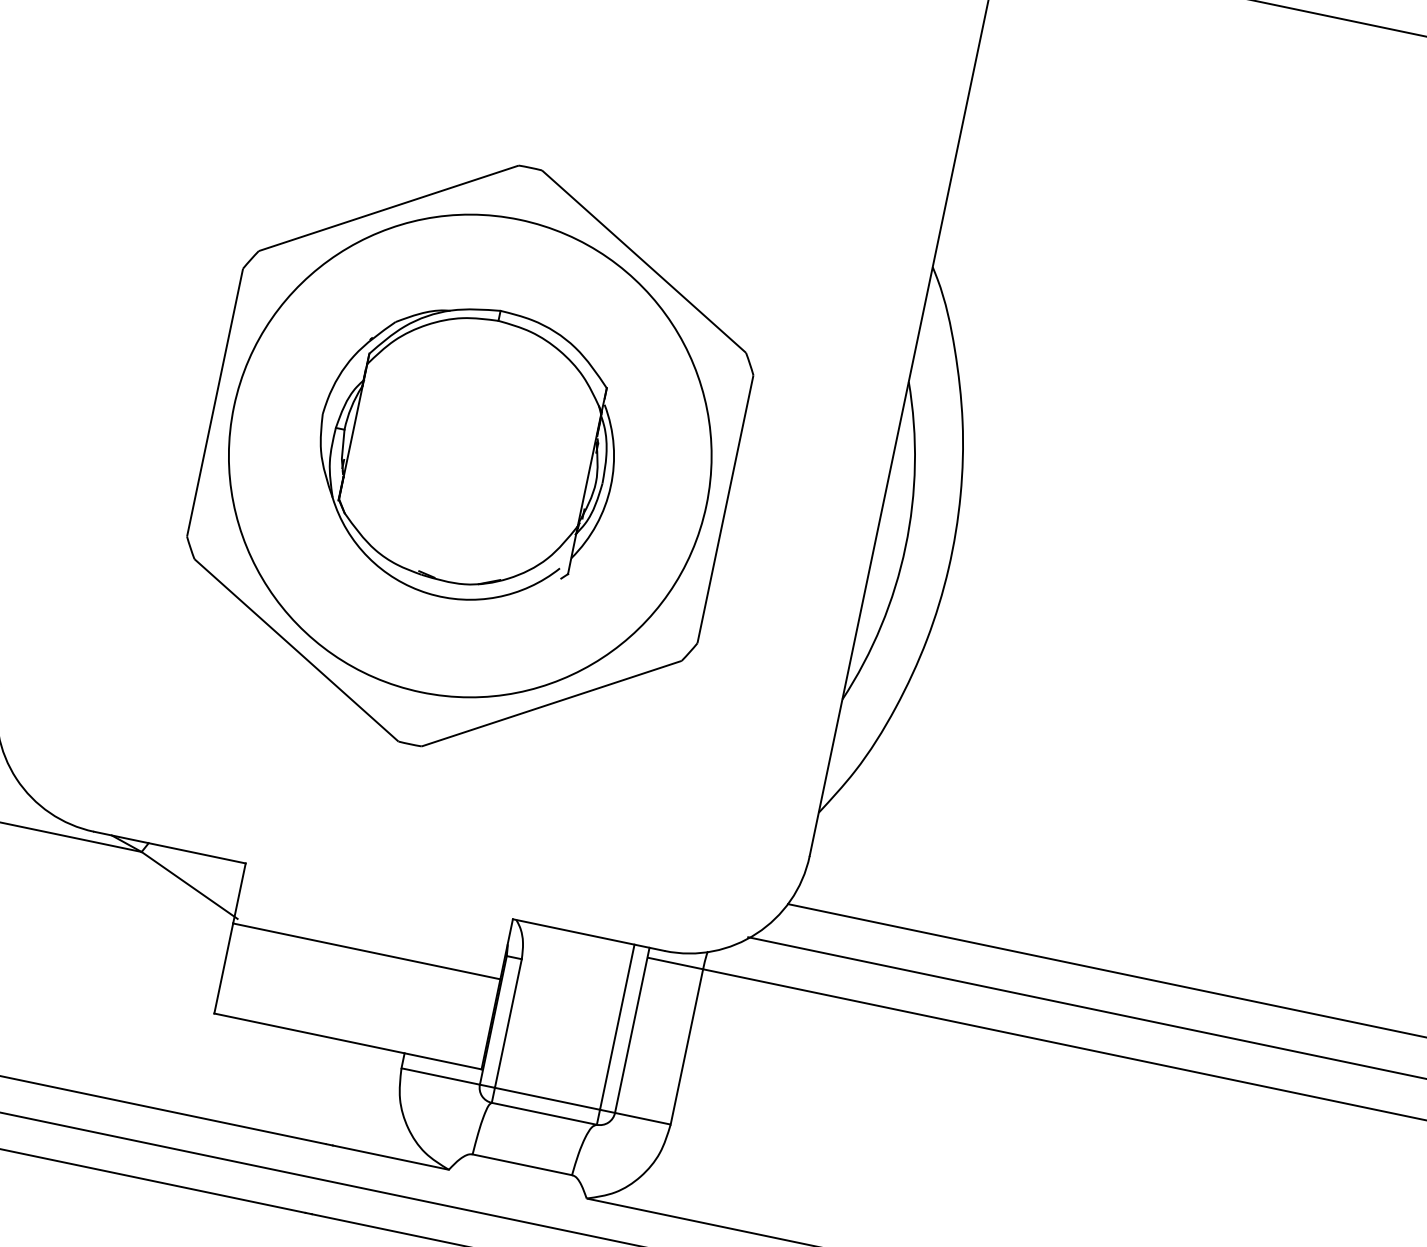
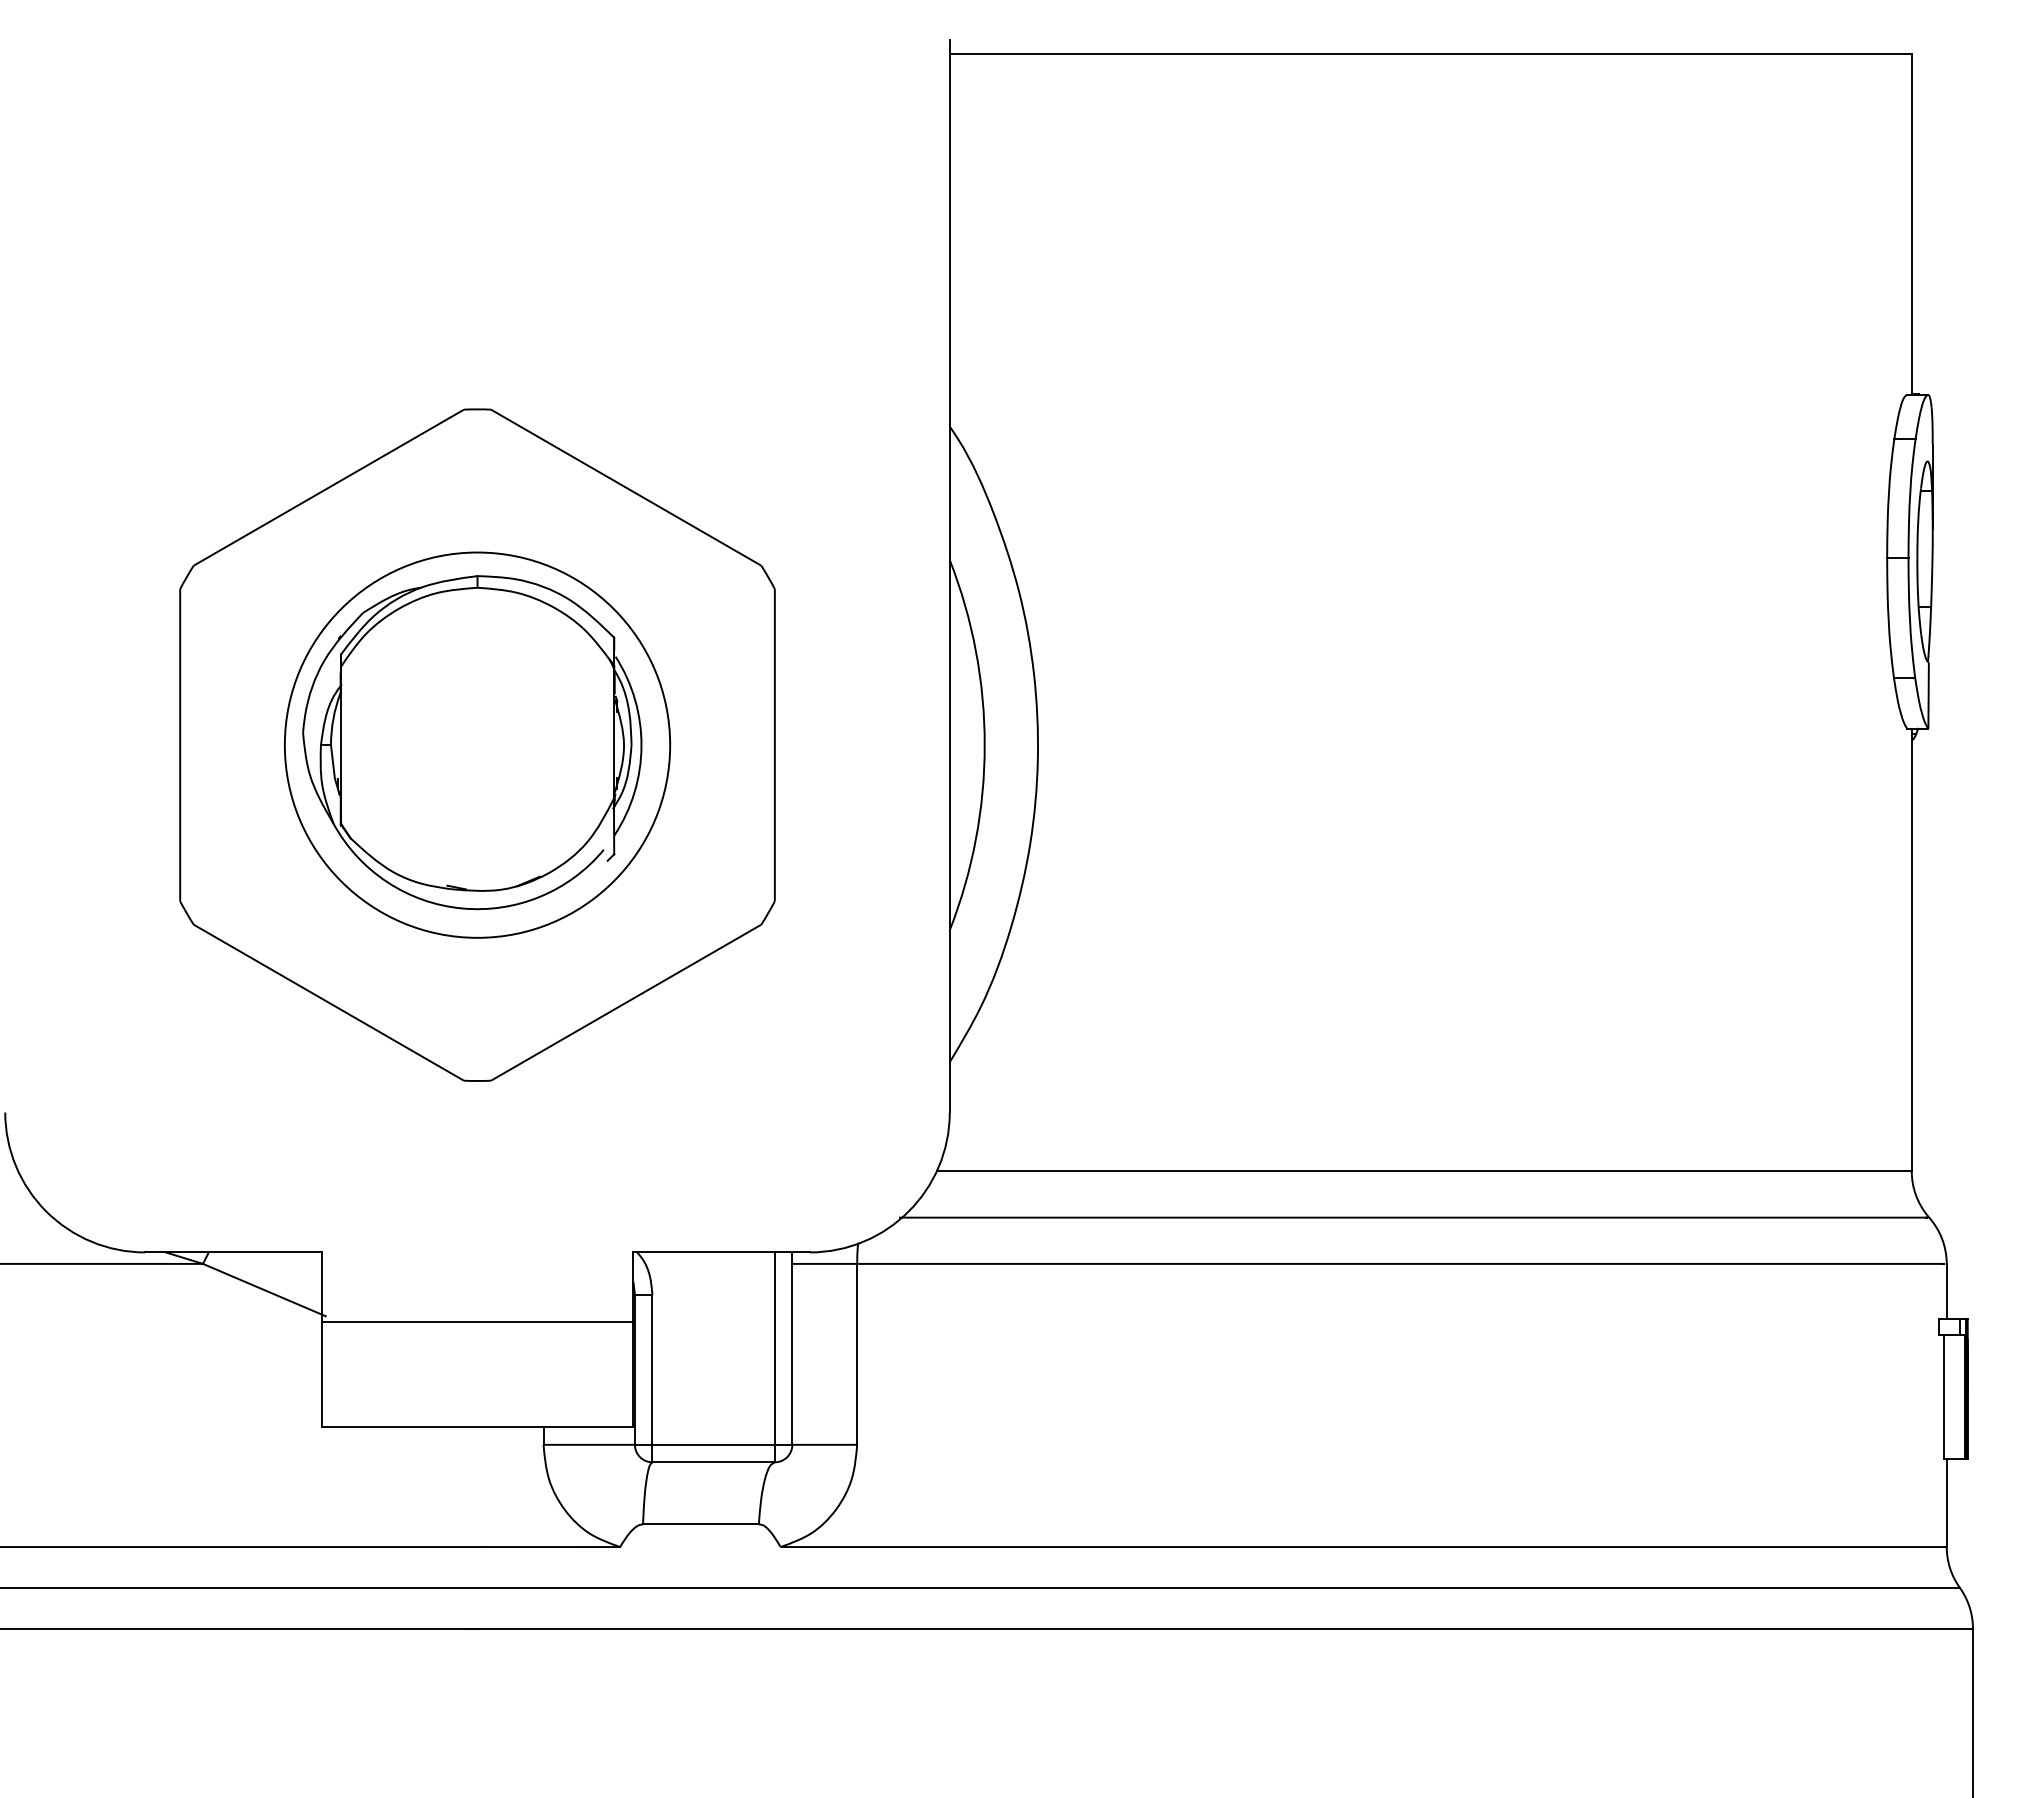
circle: (470, 455) -> (477, 744), size x0.7

